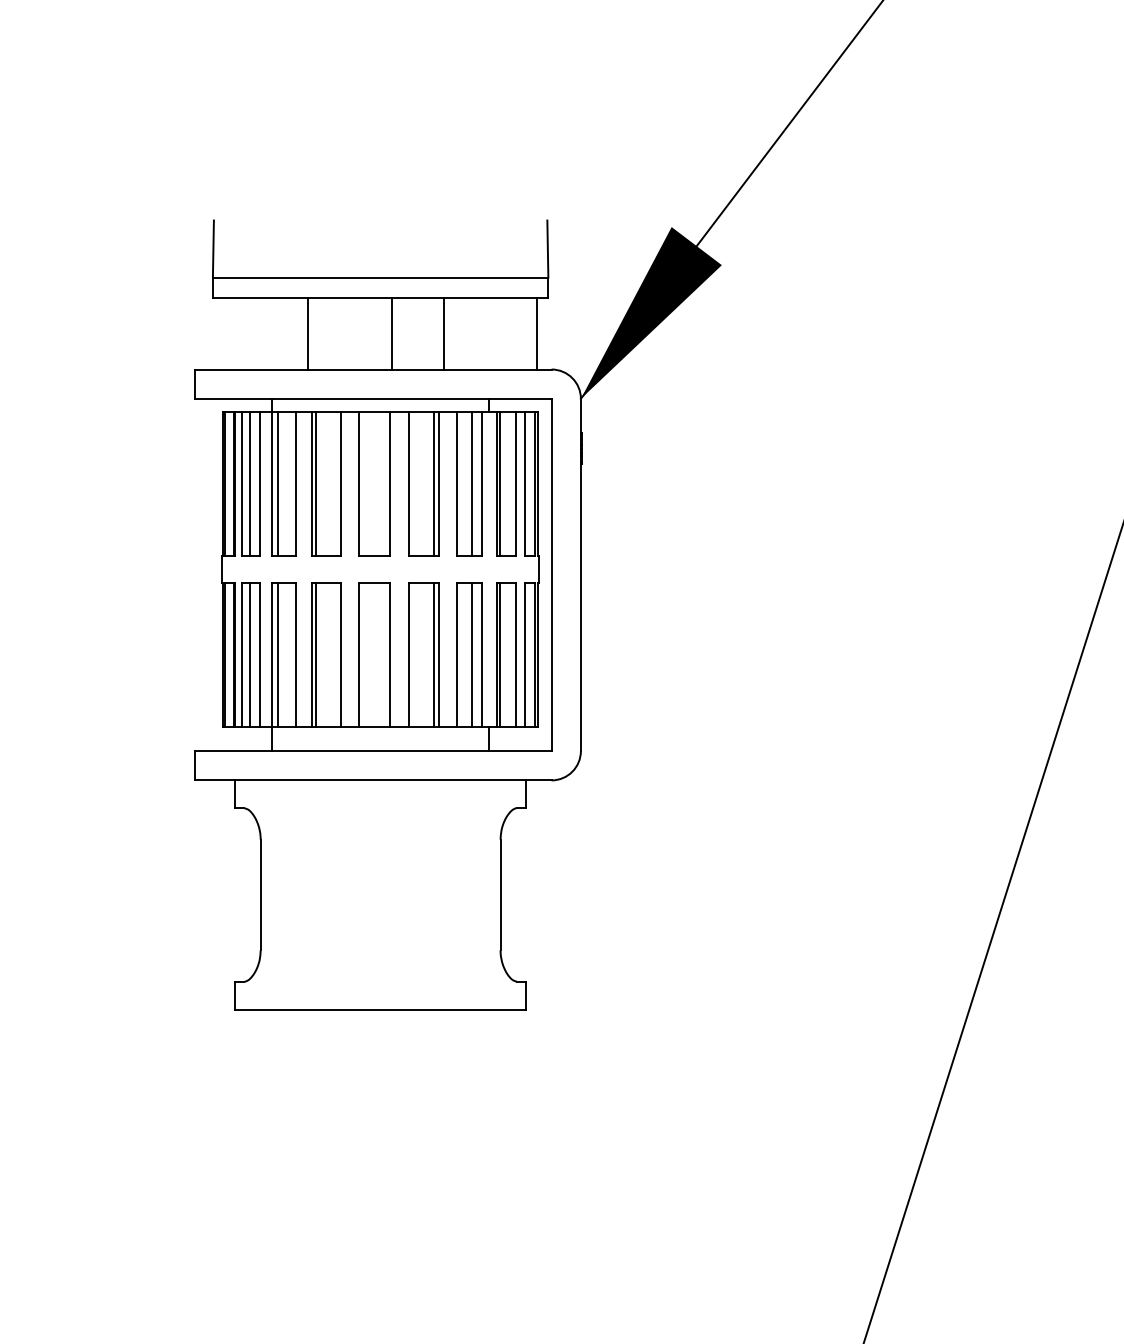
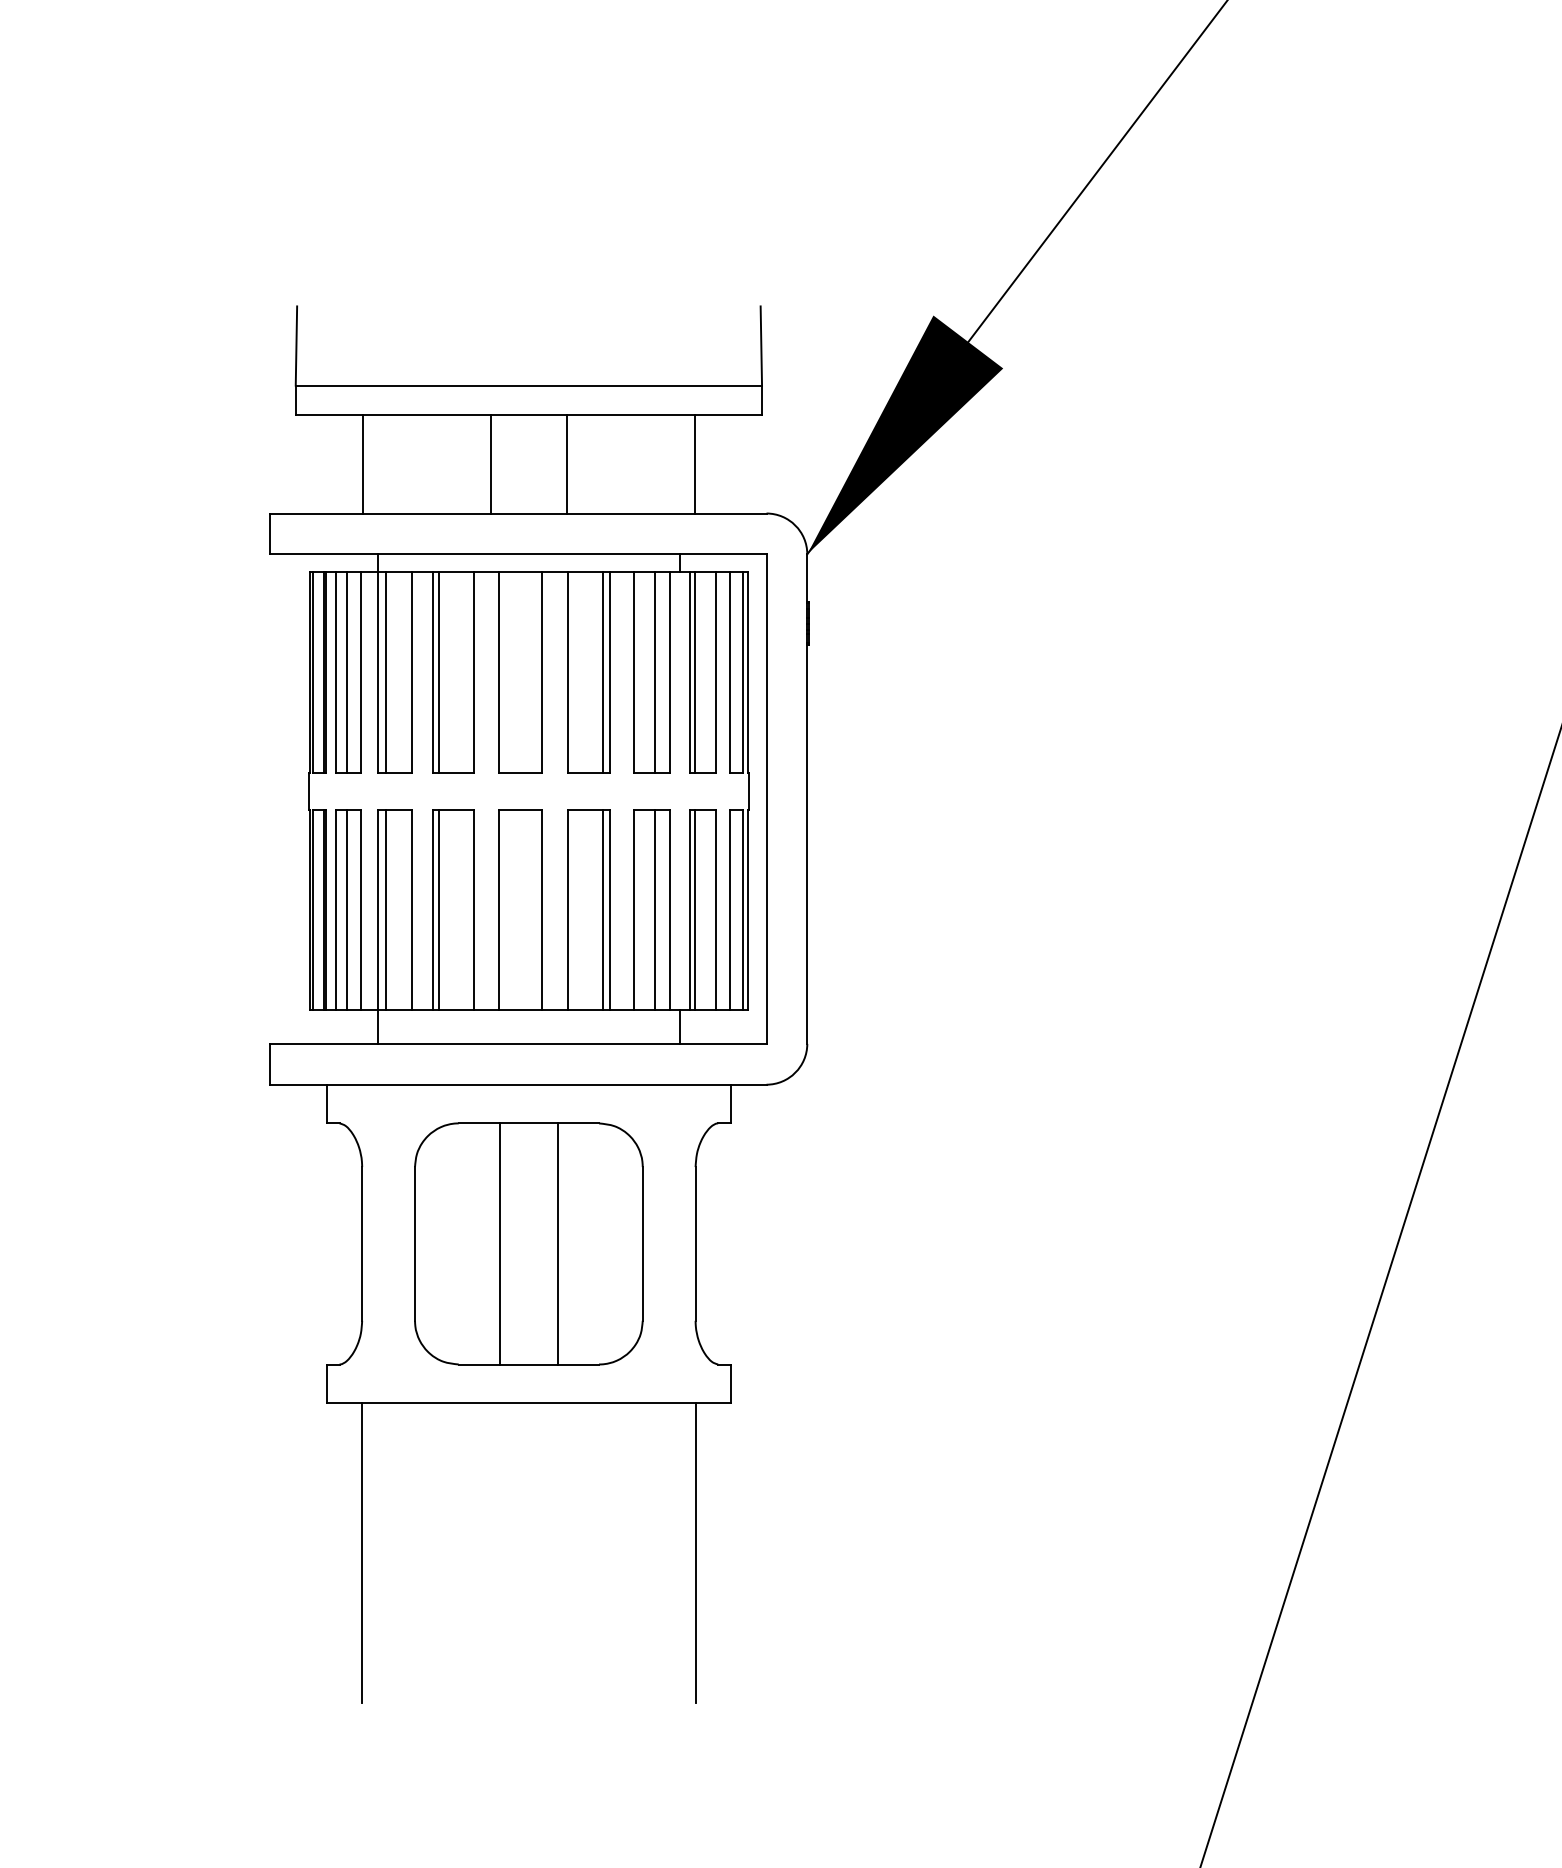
line: (308, 333) -> (363, 463), moved
line: (391, 333) -> (491, 463), moved
line: (443, 333) -> (566, 463), moved
line: (536, 333) -> (694, 463), moved
part: (380, 894) -> (528, 1243), added
line: (260, 1117) -> (361, 1553), added
line: (500, 1117) -> (695, 1553), added

